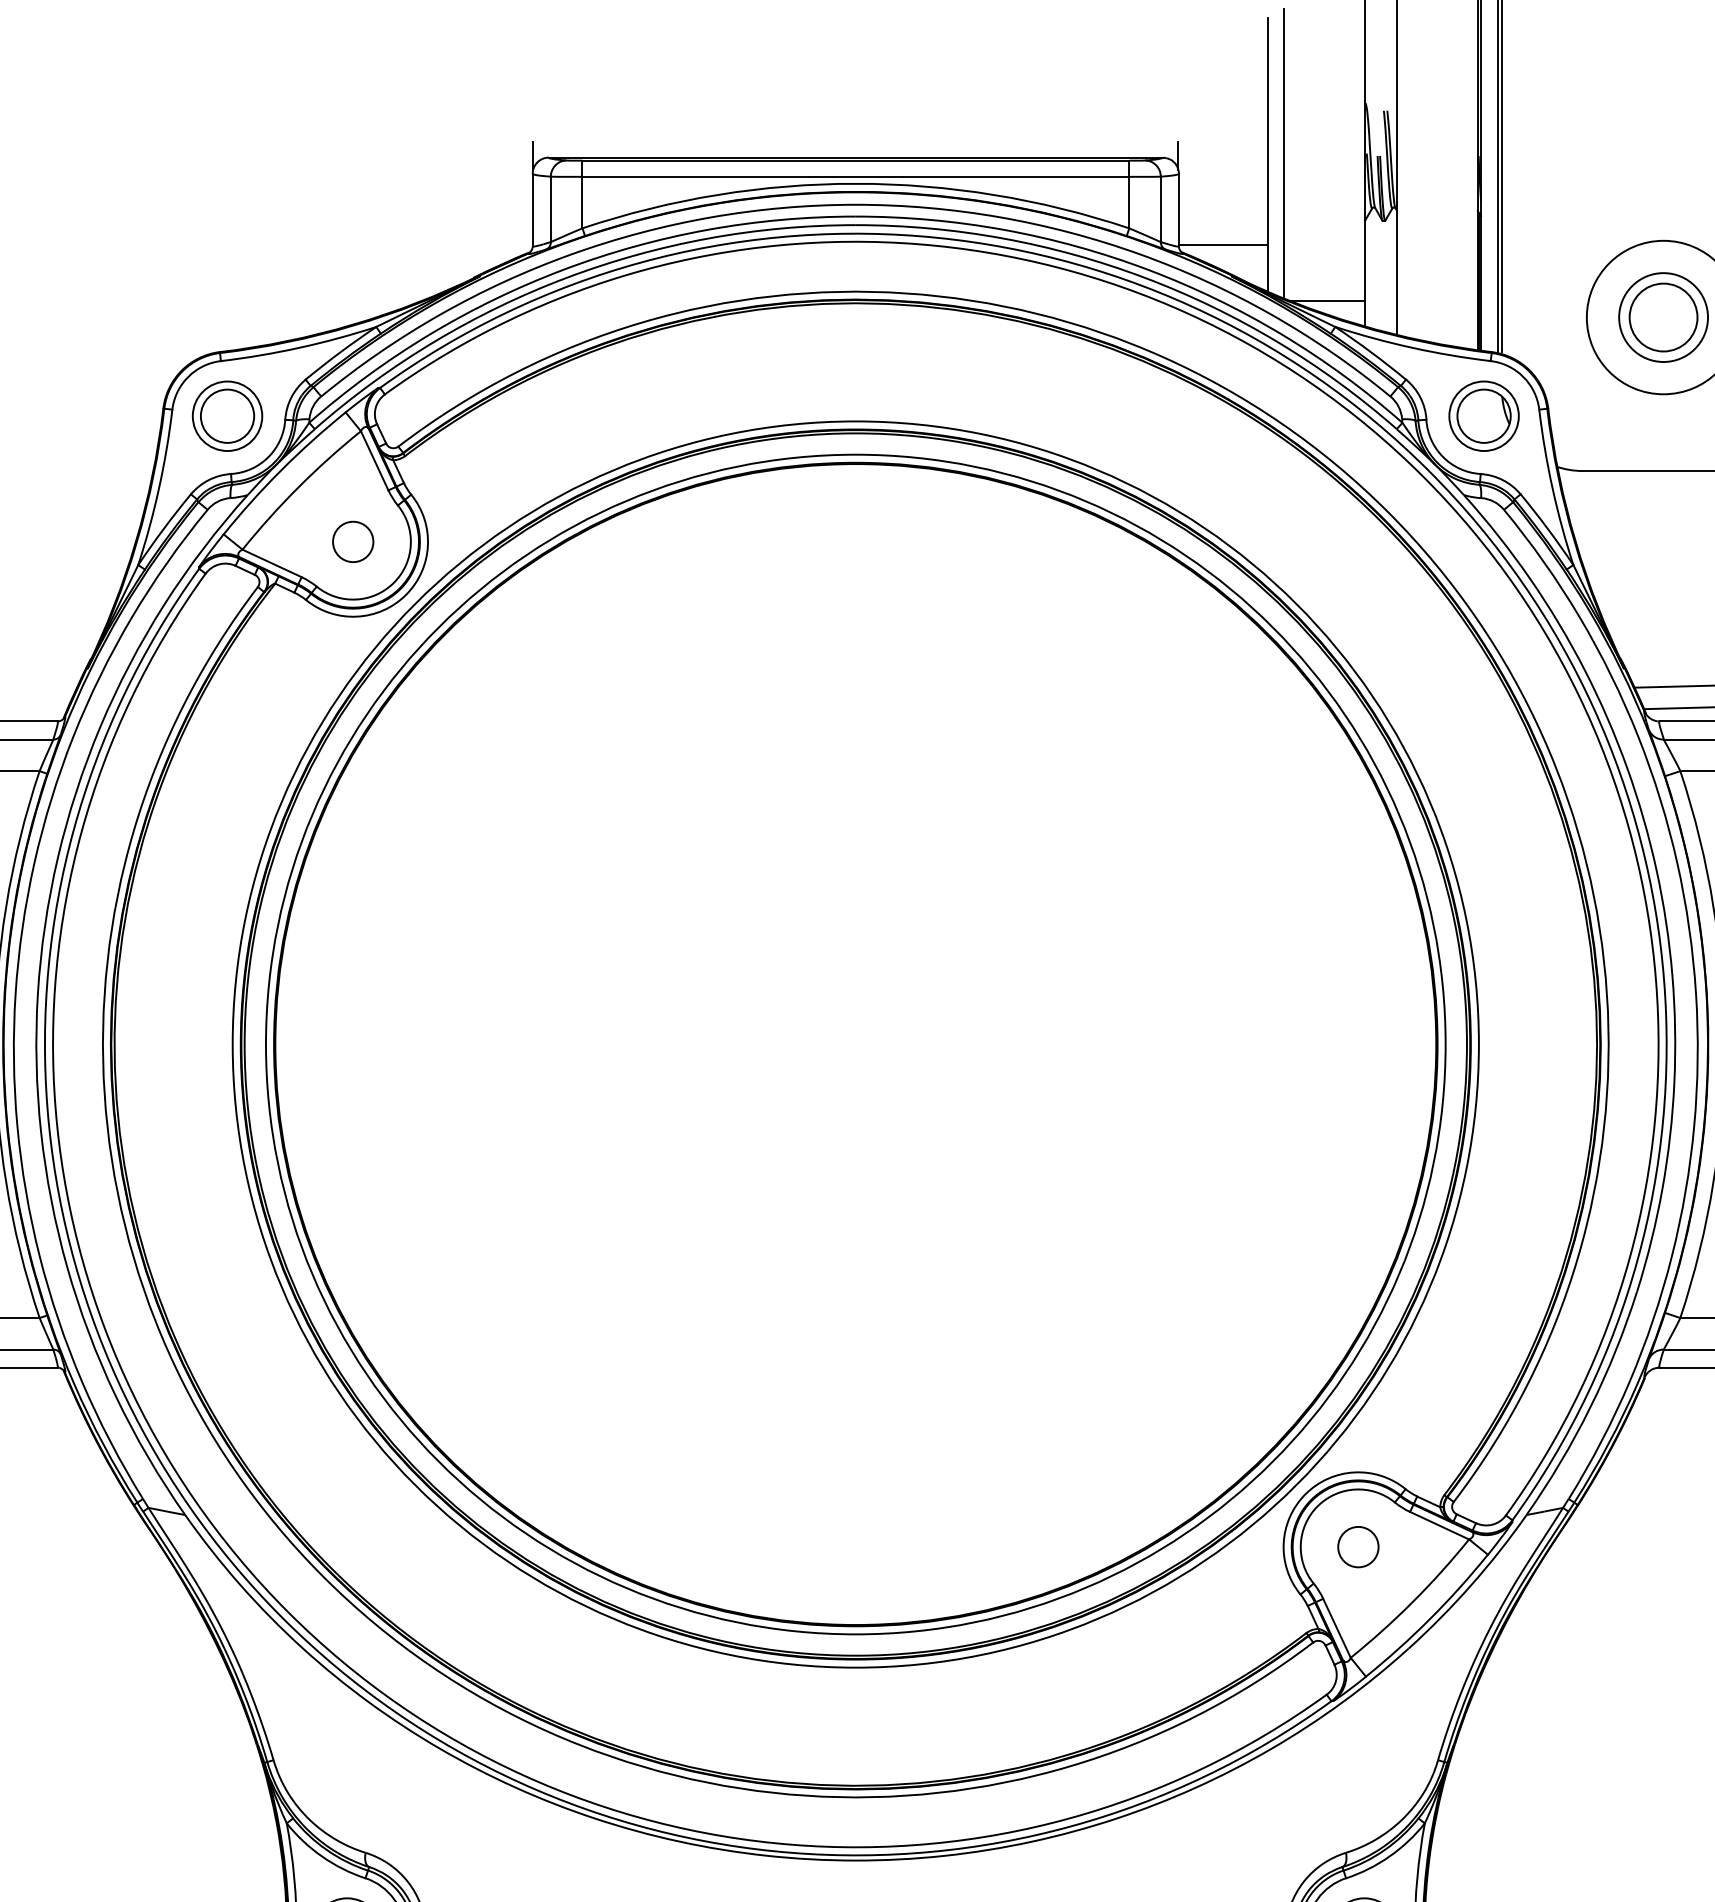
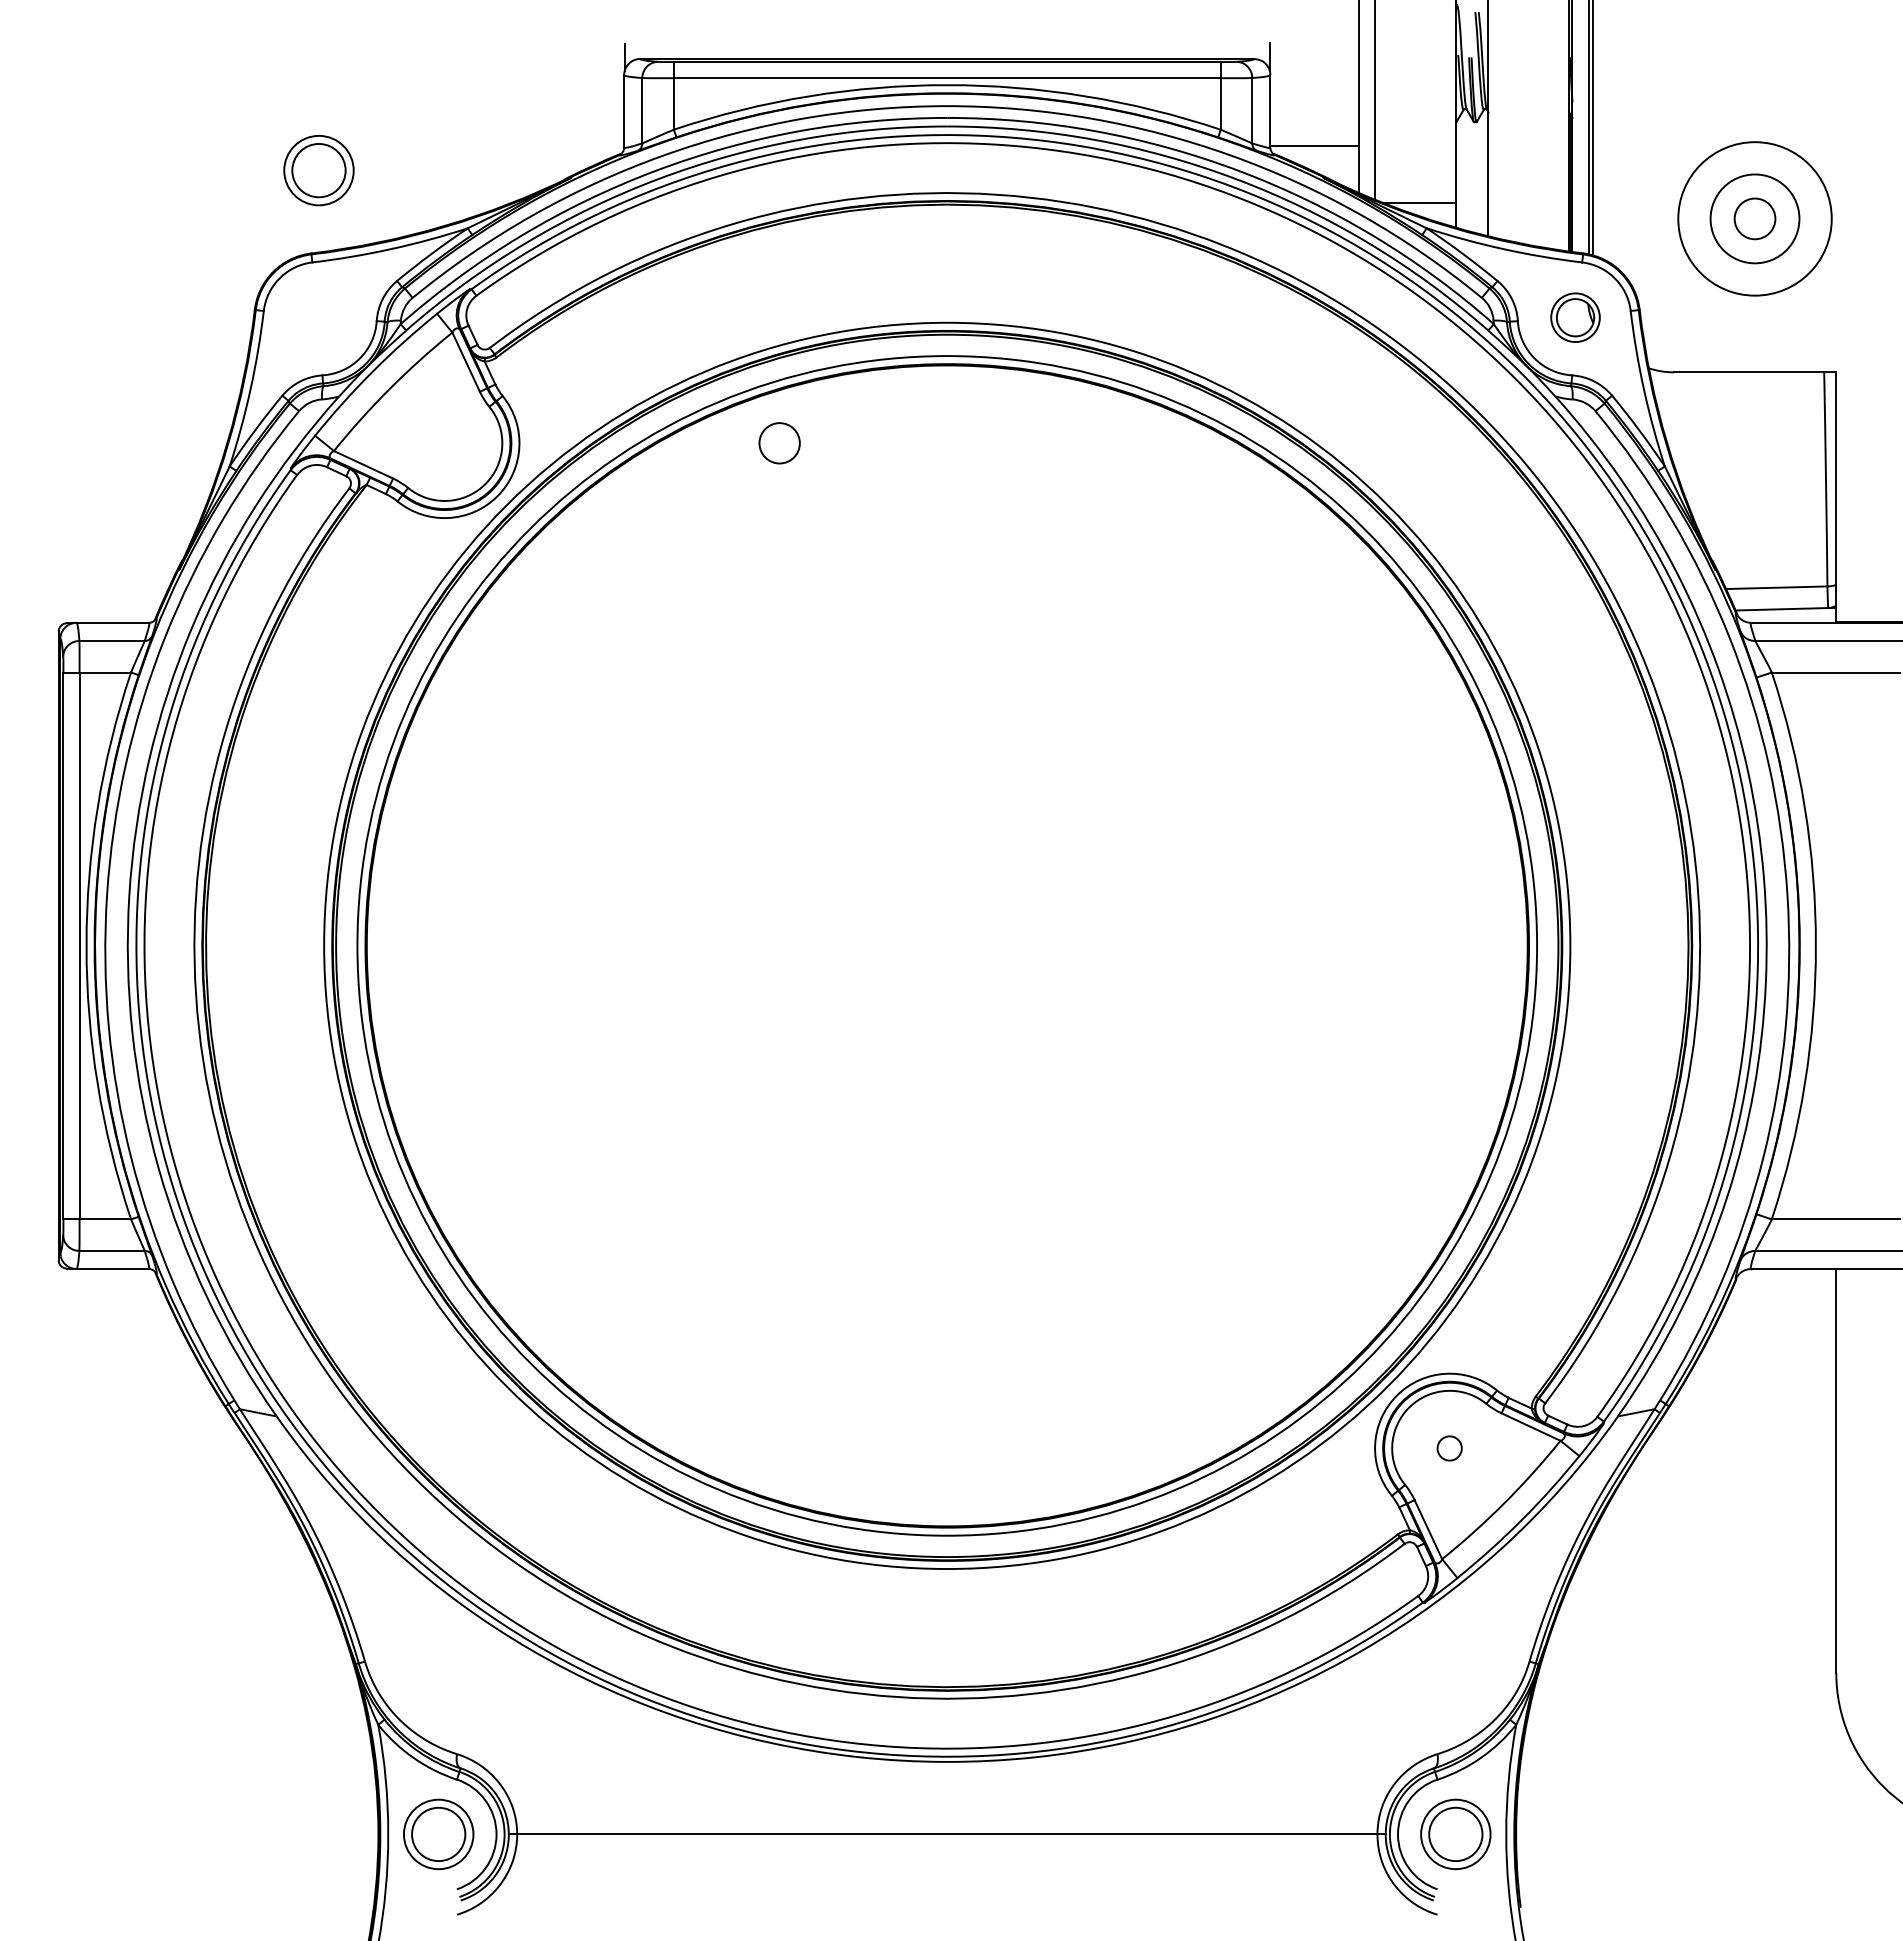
circle: (1663, 317) -> (1754, 218), size x0.6
part: (227, 416) -> (318, 170), moved
part: (1484, 416) -> (1575, 317), size x0.7
circle: (353, 542) -> (779, 443), moved
circle: (1358, 1547) -> (1449, 1448), size x0.6

